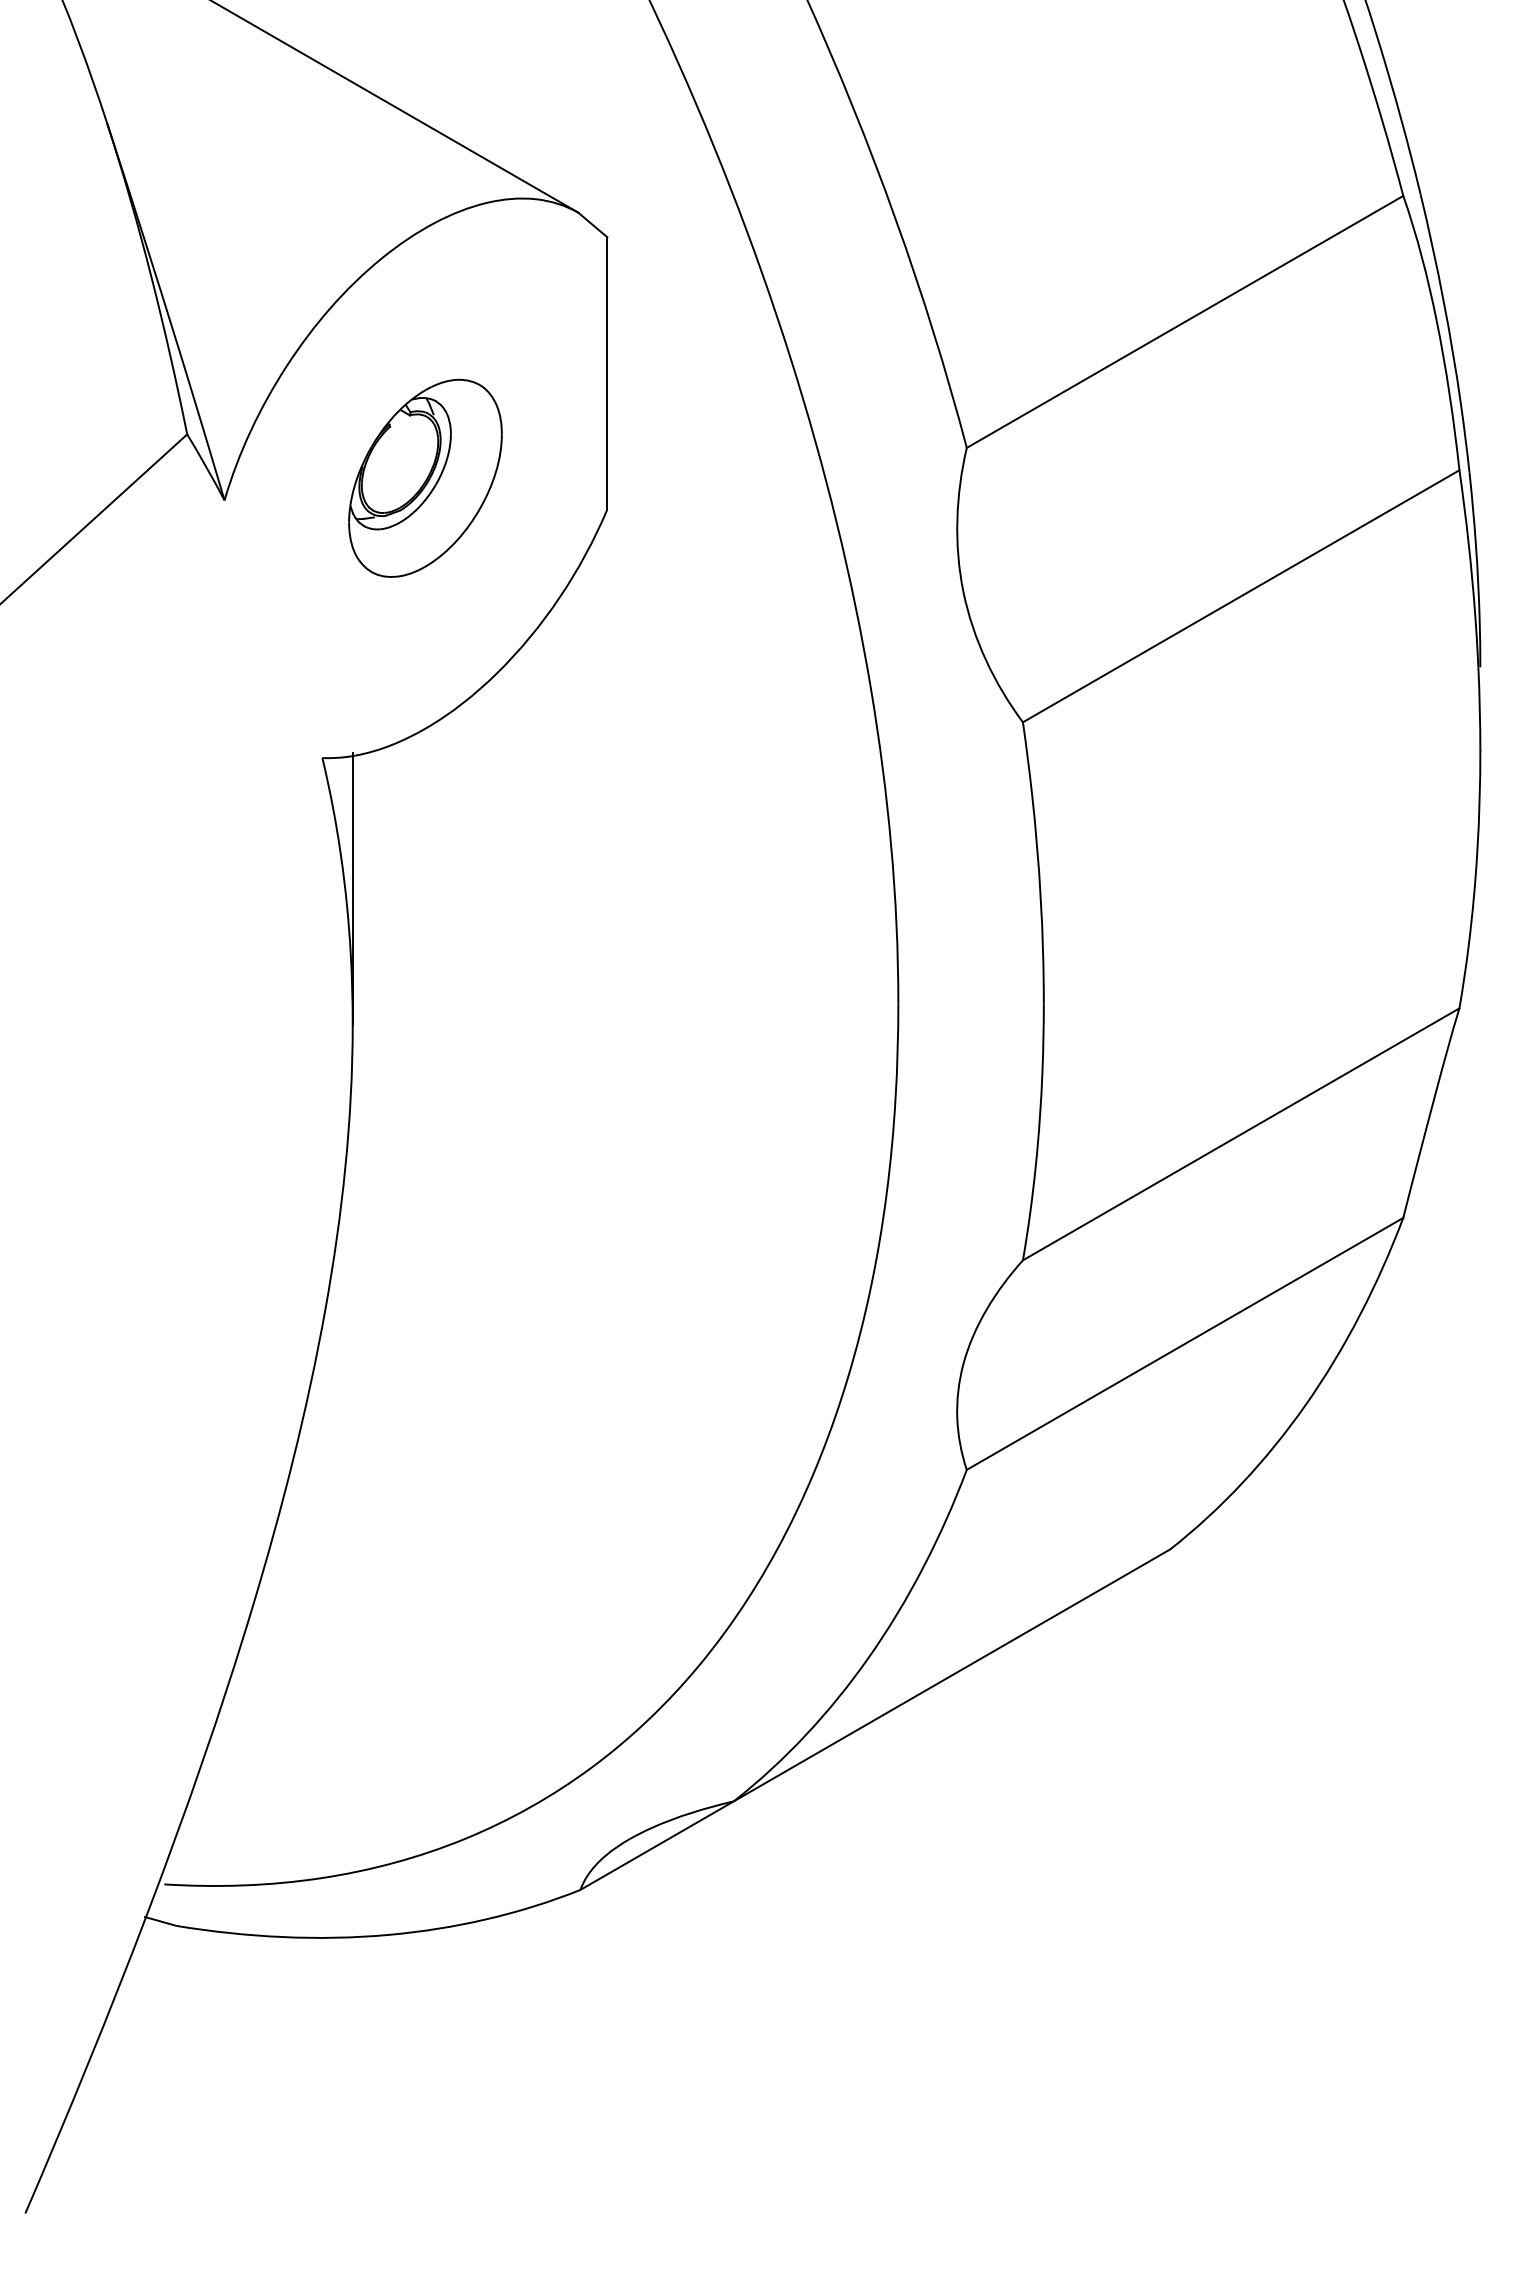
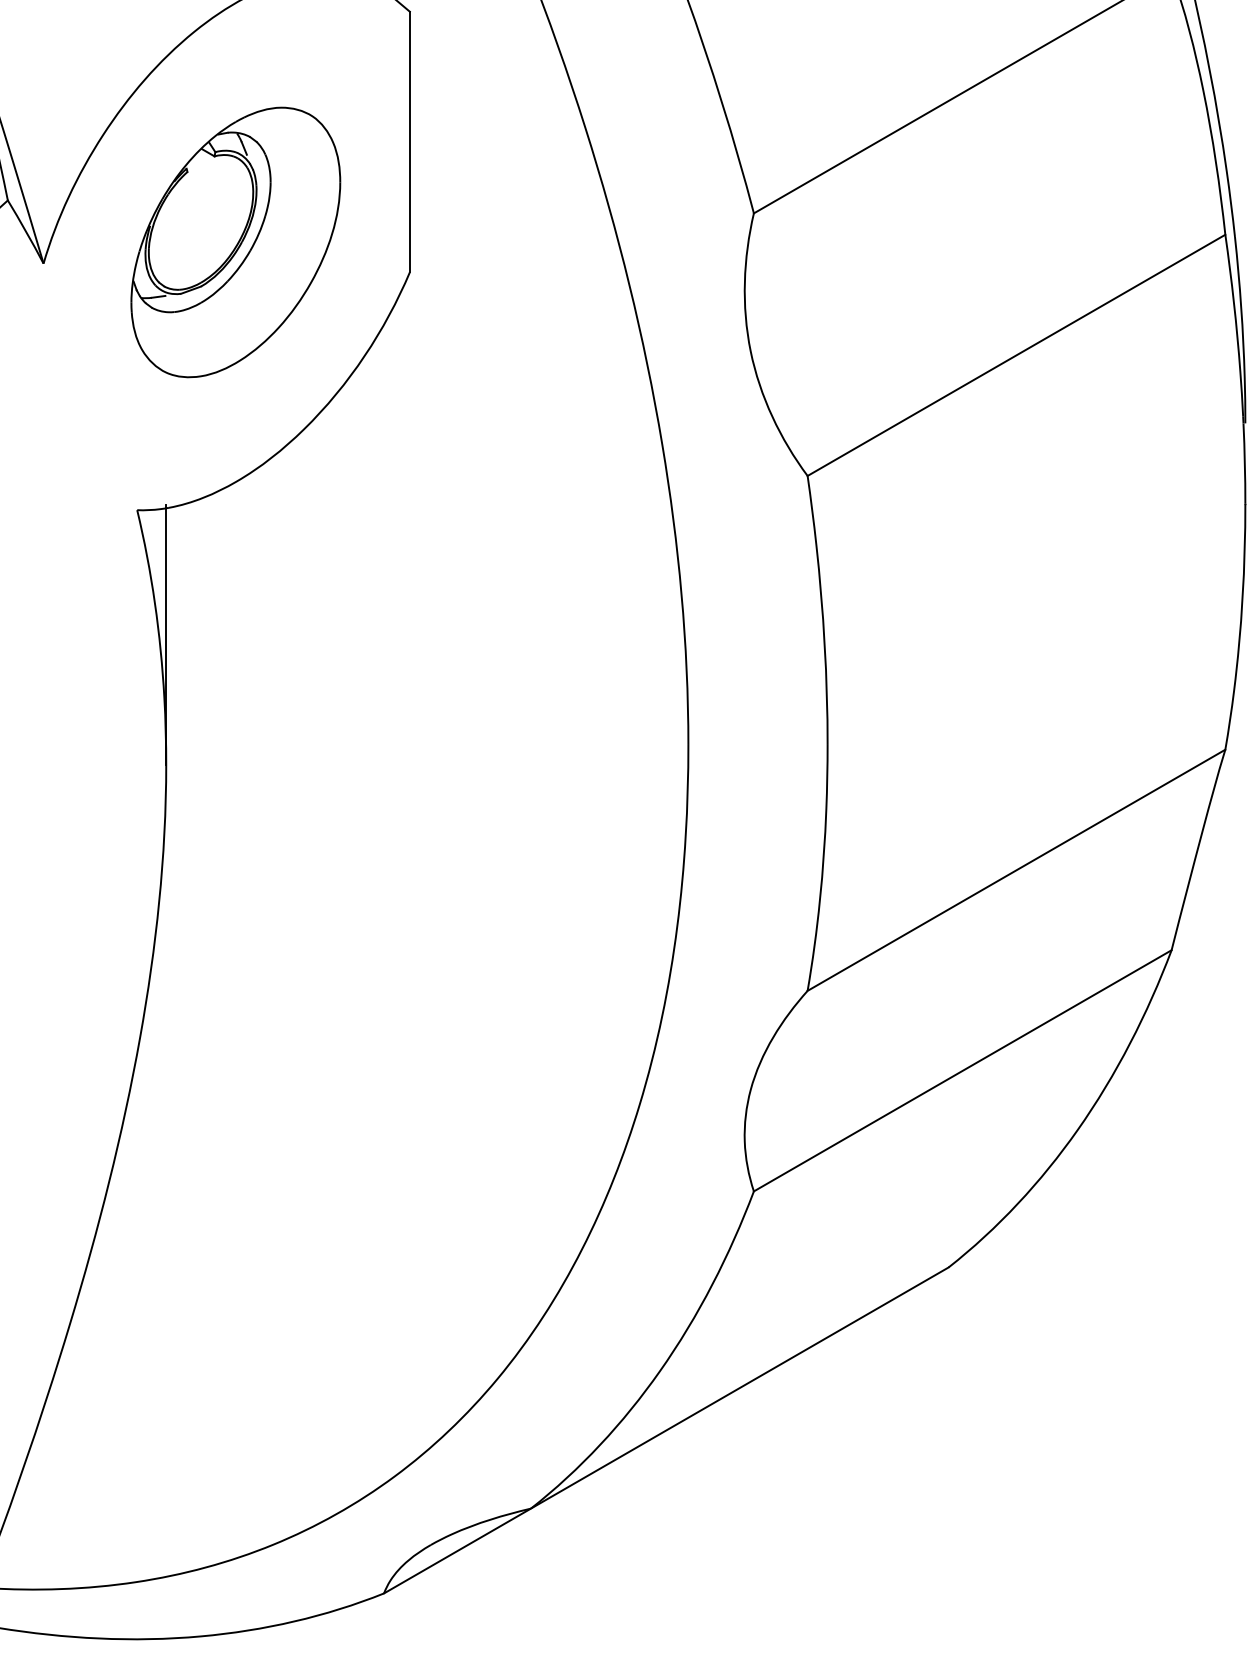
part: (425, 478) -> (235, 242), size x1.43

